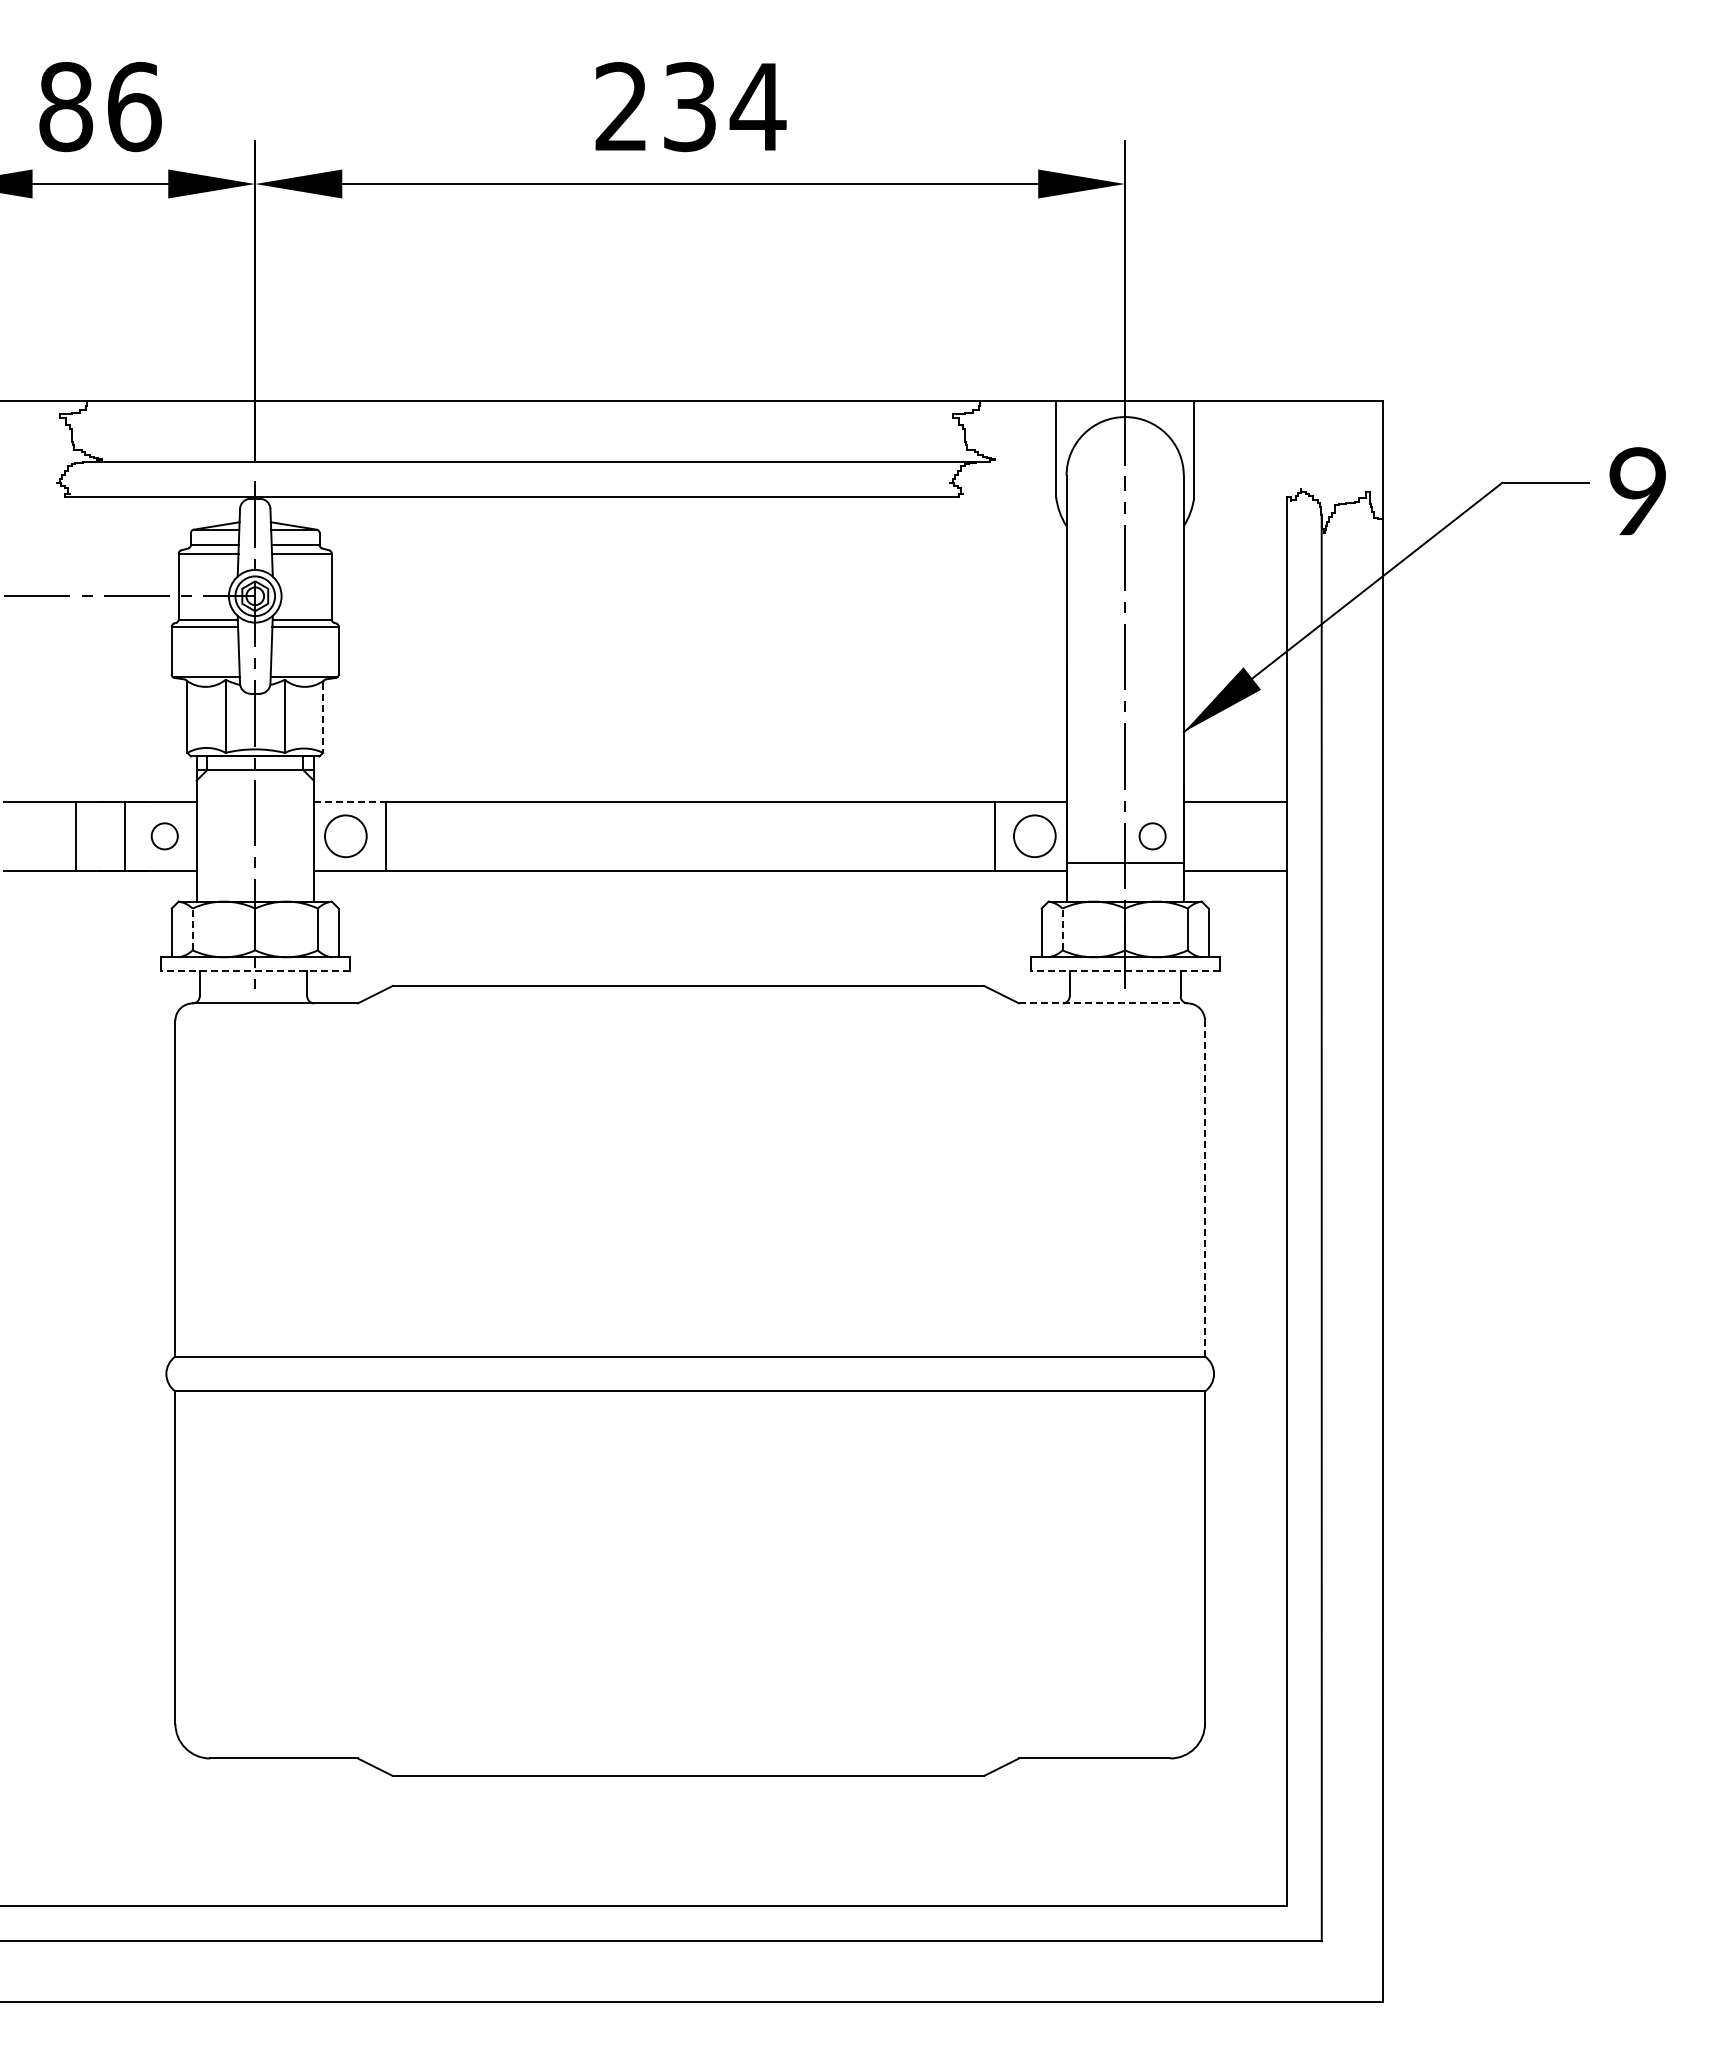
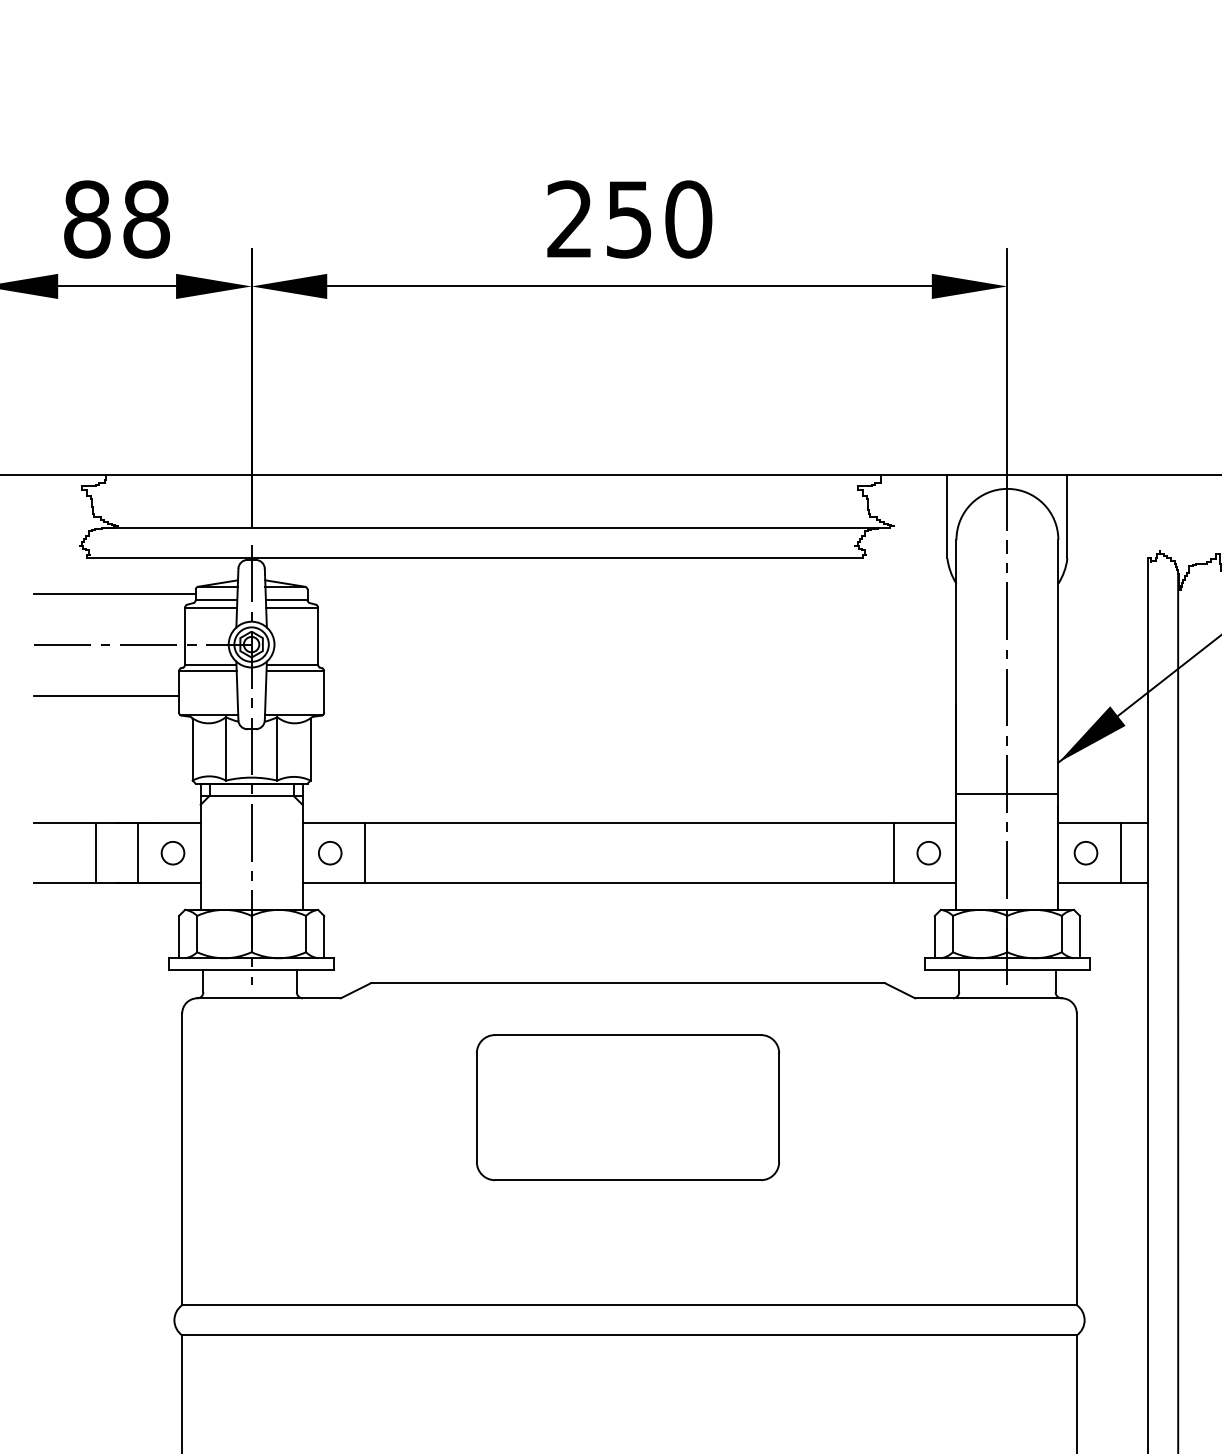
text: (134, 106) -> (146, 219), 86 -> 88
text: (725, 107) -> (660, 219), 234 -> 250
line: (97, 537) -> (114, 593), added
line: (87, 654) -> (105, 695), added
line: (323, 718) -> (310, 750), dashed -> solid
line: (349, 801) -> (333, 822), dashed -> solid
circle: (345, 836) -> (330, 853), size x0.62
circle: (1034, 836) -> (928, 853), size x0.62
circle: (1152, 836) -> (1085, 853), moved
line: (1255, 836) -> (1120, 853), added
line: (1124, 862) -> (1006, 794), moved
line: (192, 929) -> (197, 934), dashed -> solid
line: (1062, 929) -> (952, 934), dashed -> solid
line: (255, 971) -> (251, 970), dashed -> solid
line: (1125, 971) -> (1007, 970), dashed -> solid
line: (1103, 1003) -> (988, 998), dashed -> solid
part: (688, 1128) -> (628, 1107), added
line: (1205, 1188) -> (1077, 1159), dashed -> solid

